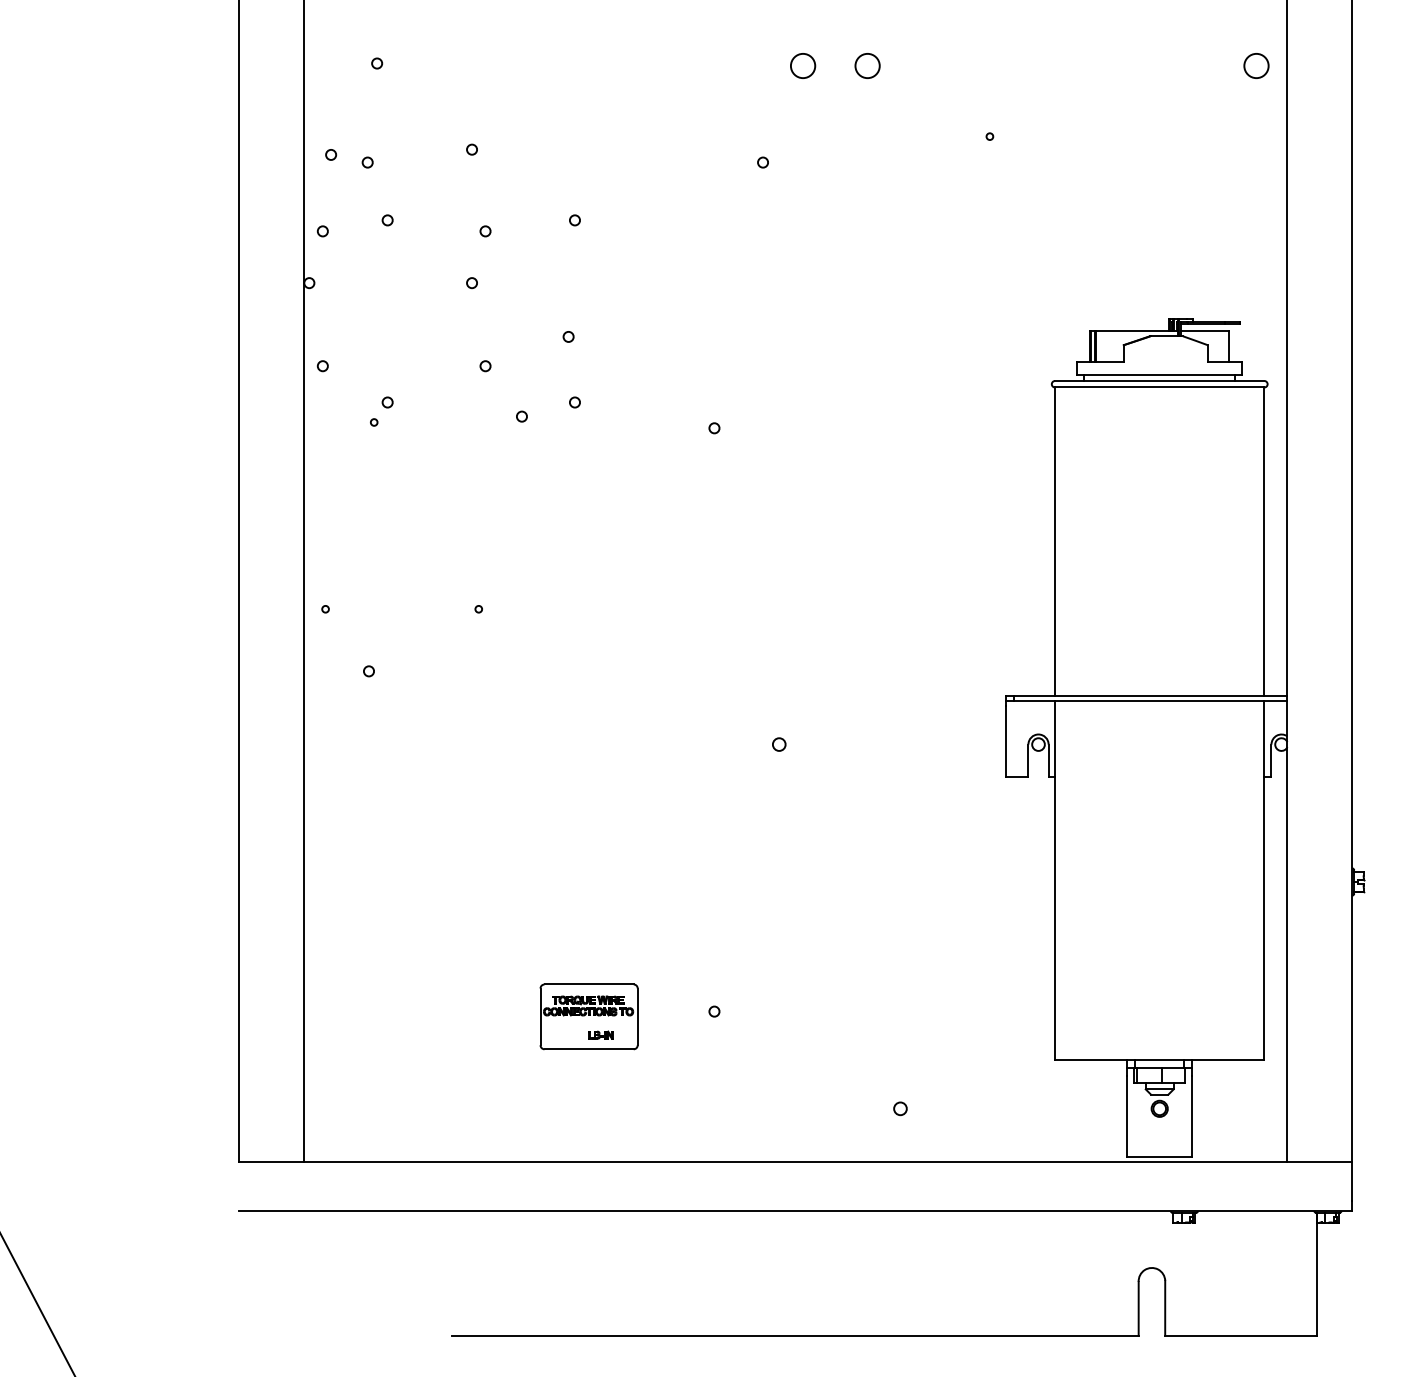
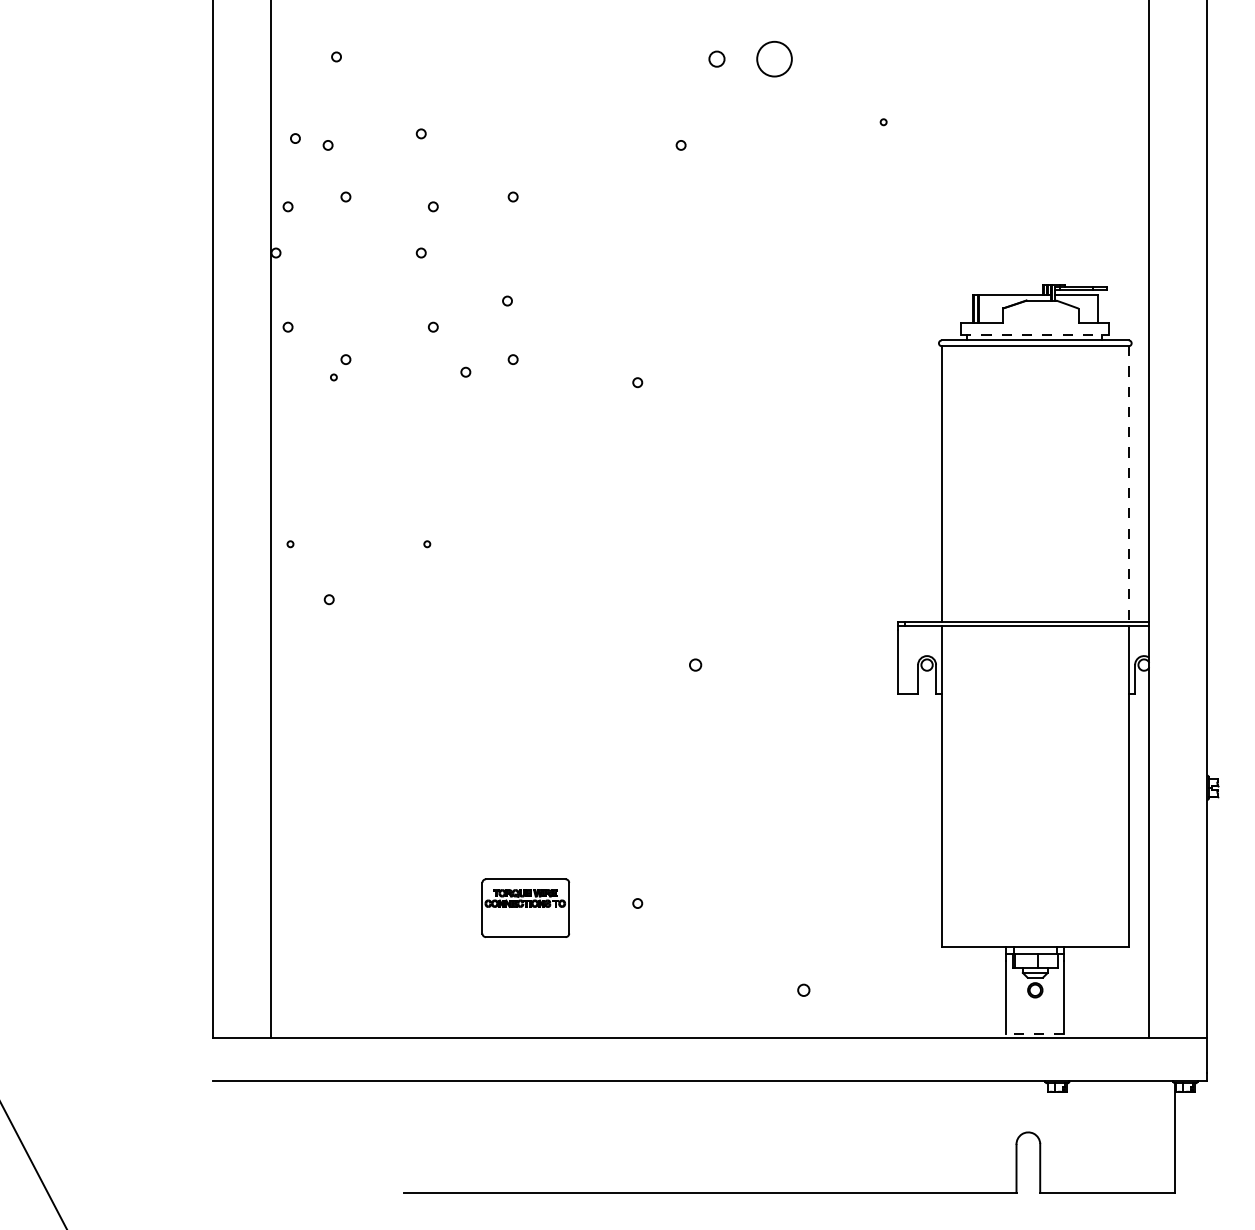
circle: (803, 65) -> (717, 58), size x0.7
circle: (867, 65) -> (774, 58), size x1.6
circle: (1256, 65) -> (1121, 58), removed
line: (1159, 375) -> (1035, 335), solid -> dashed
line: (1264, 542) -> (1128, 484), solid -> dashed
part: (600, 1034) -> (535, 923), removed
line: (1159, 1157) -> (1035, 1033), solid -> dashed

